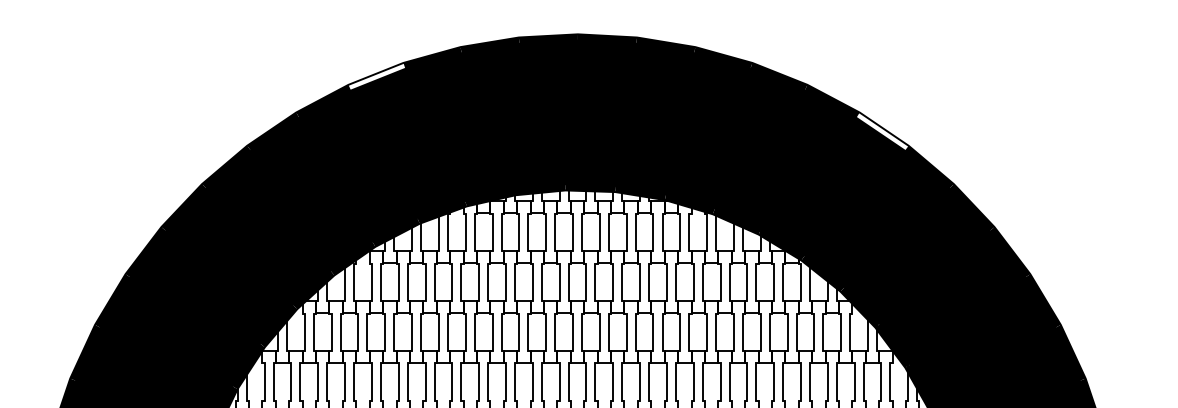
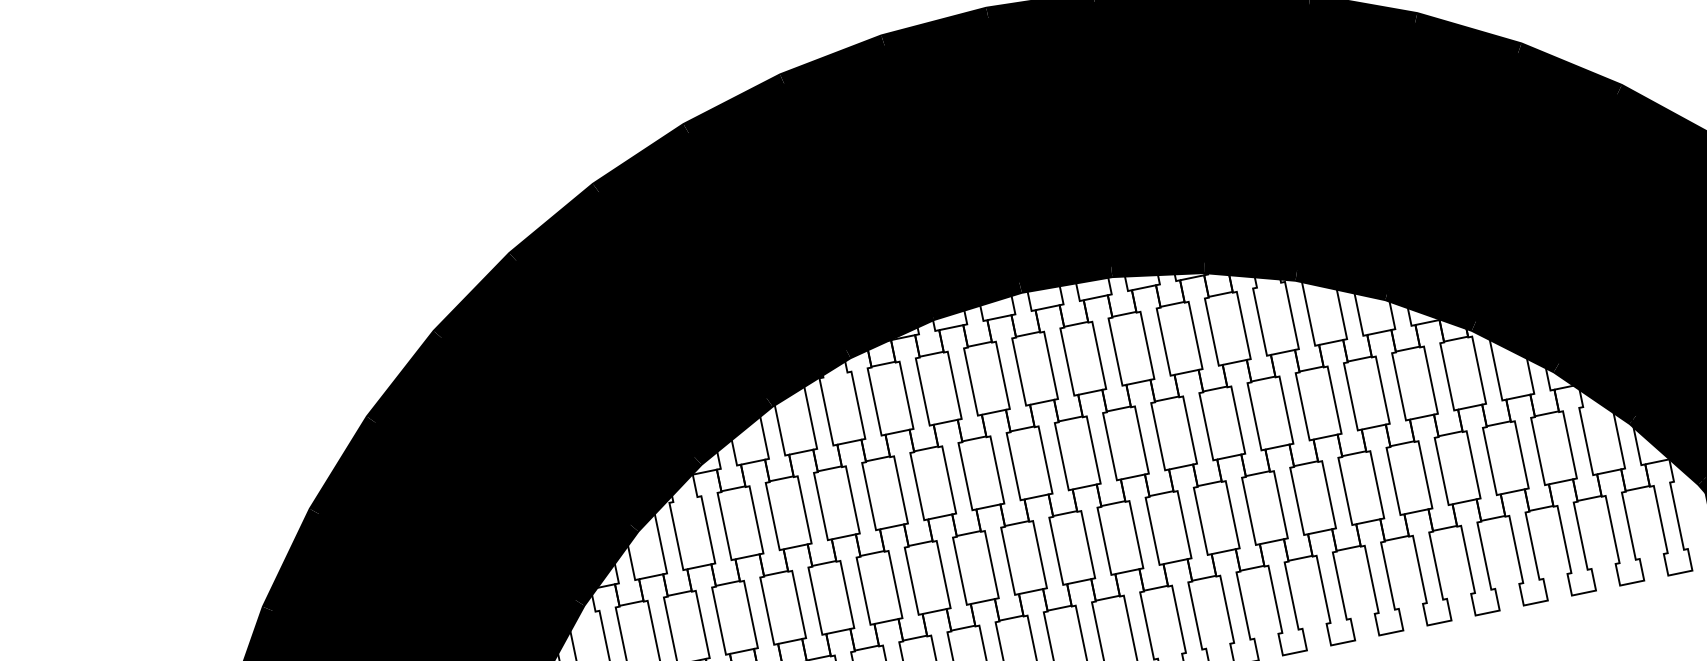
fill: (376, 76) -> (640, 158), added
fill: (882, 131) -> (1569, 68), added

